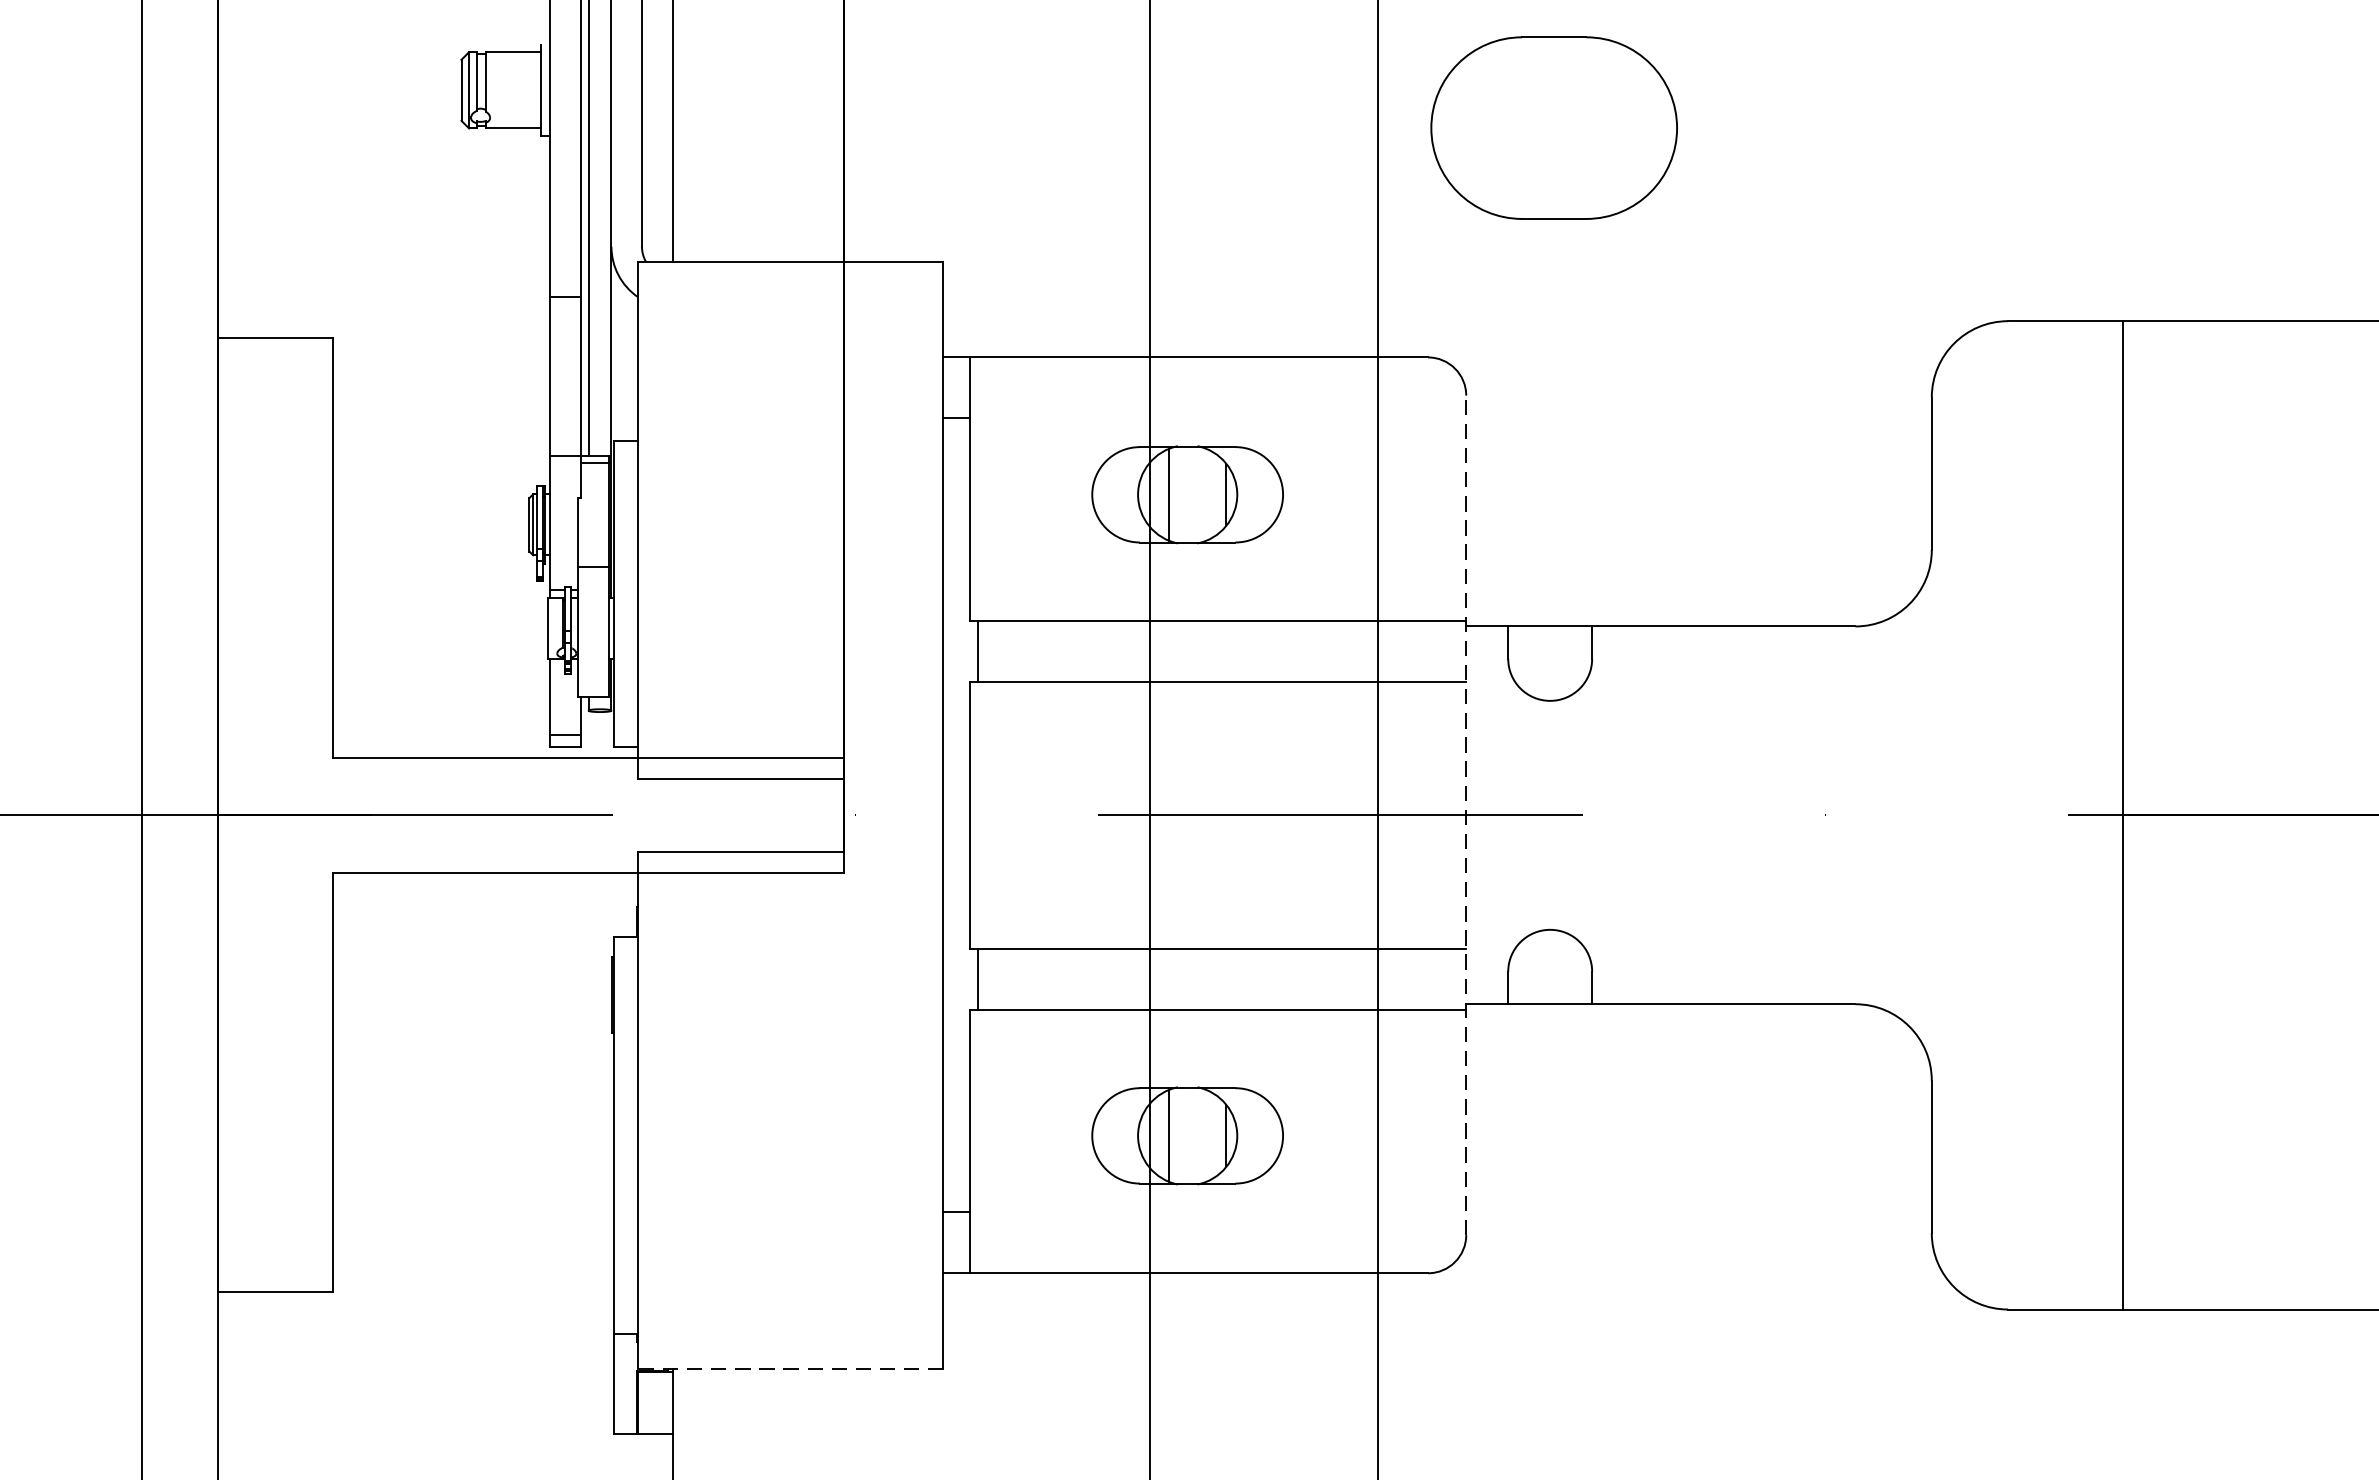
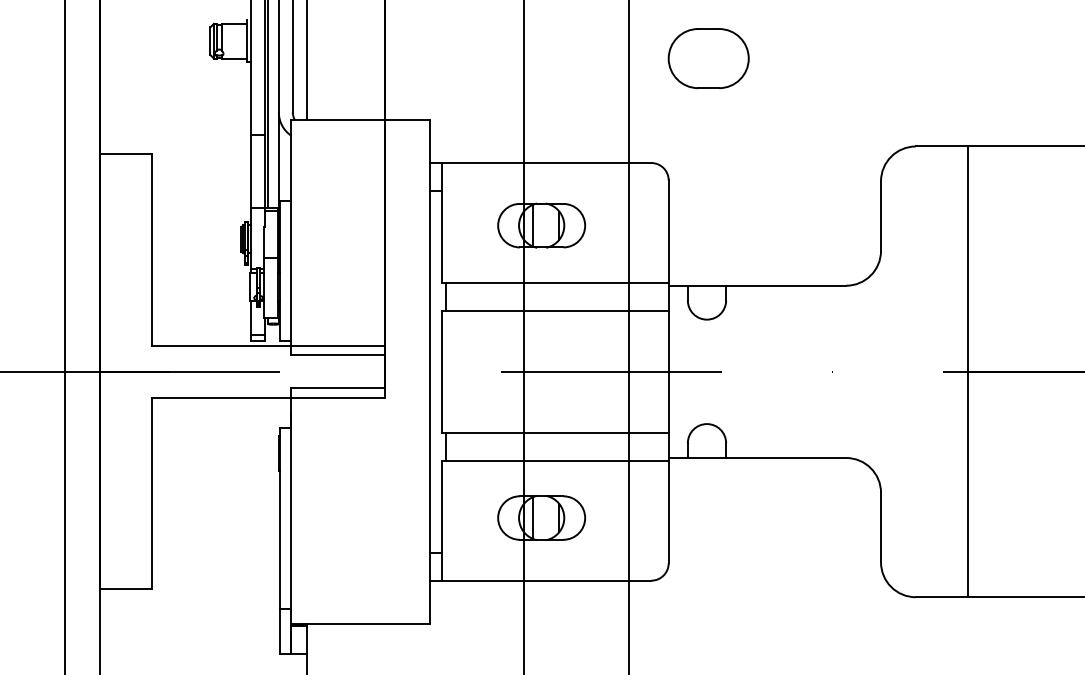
part: (1553, 128) -> (708, 58), size x0.71
line: (1465, 814) -> (668, 371), dashed -> solid
line: (790, 1369) -> (360, 624), dashed -> solid

